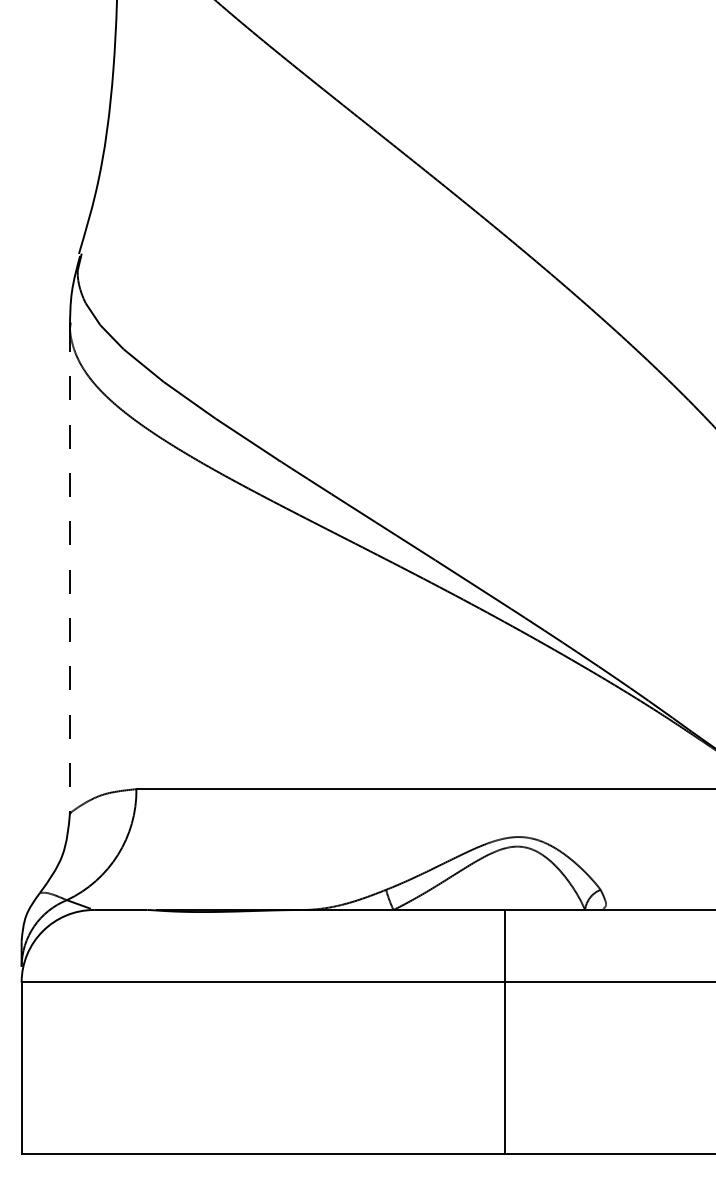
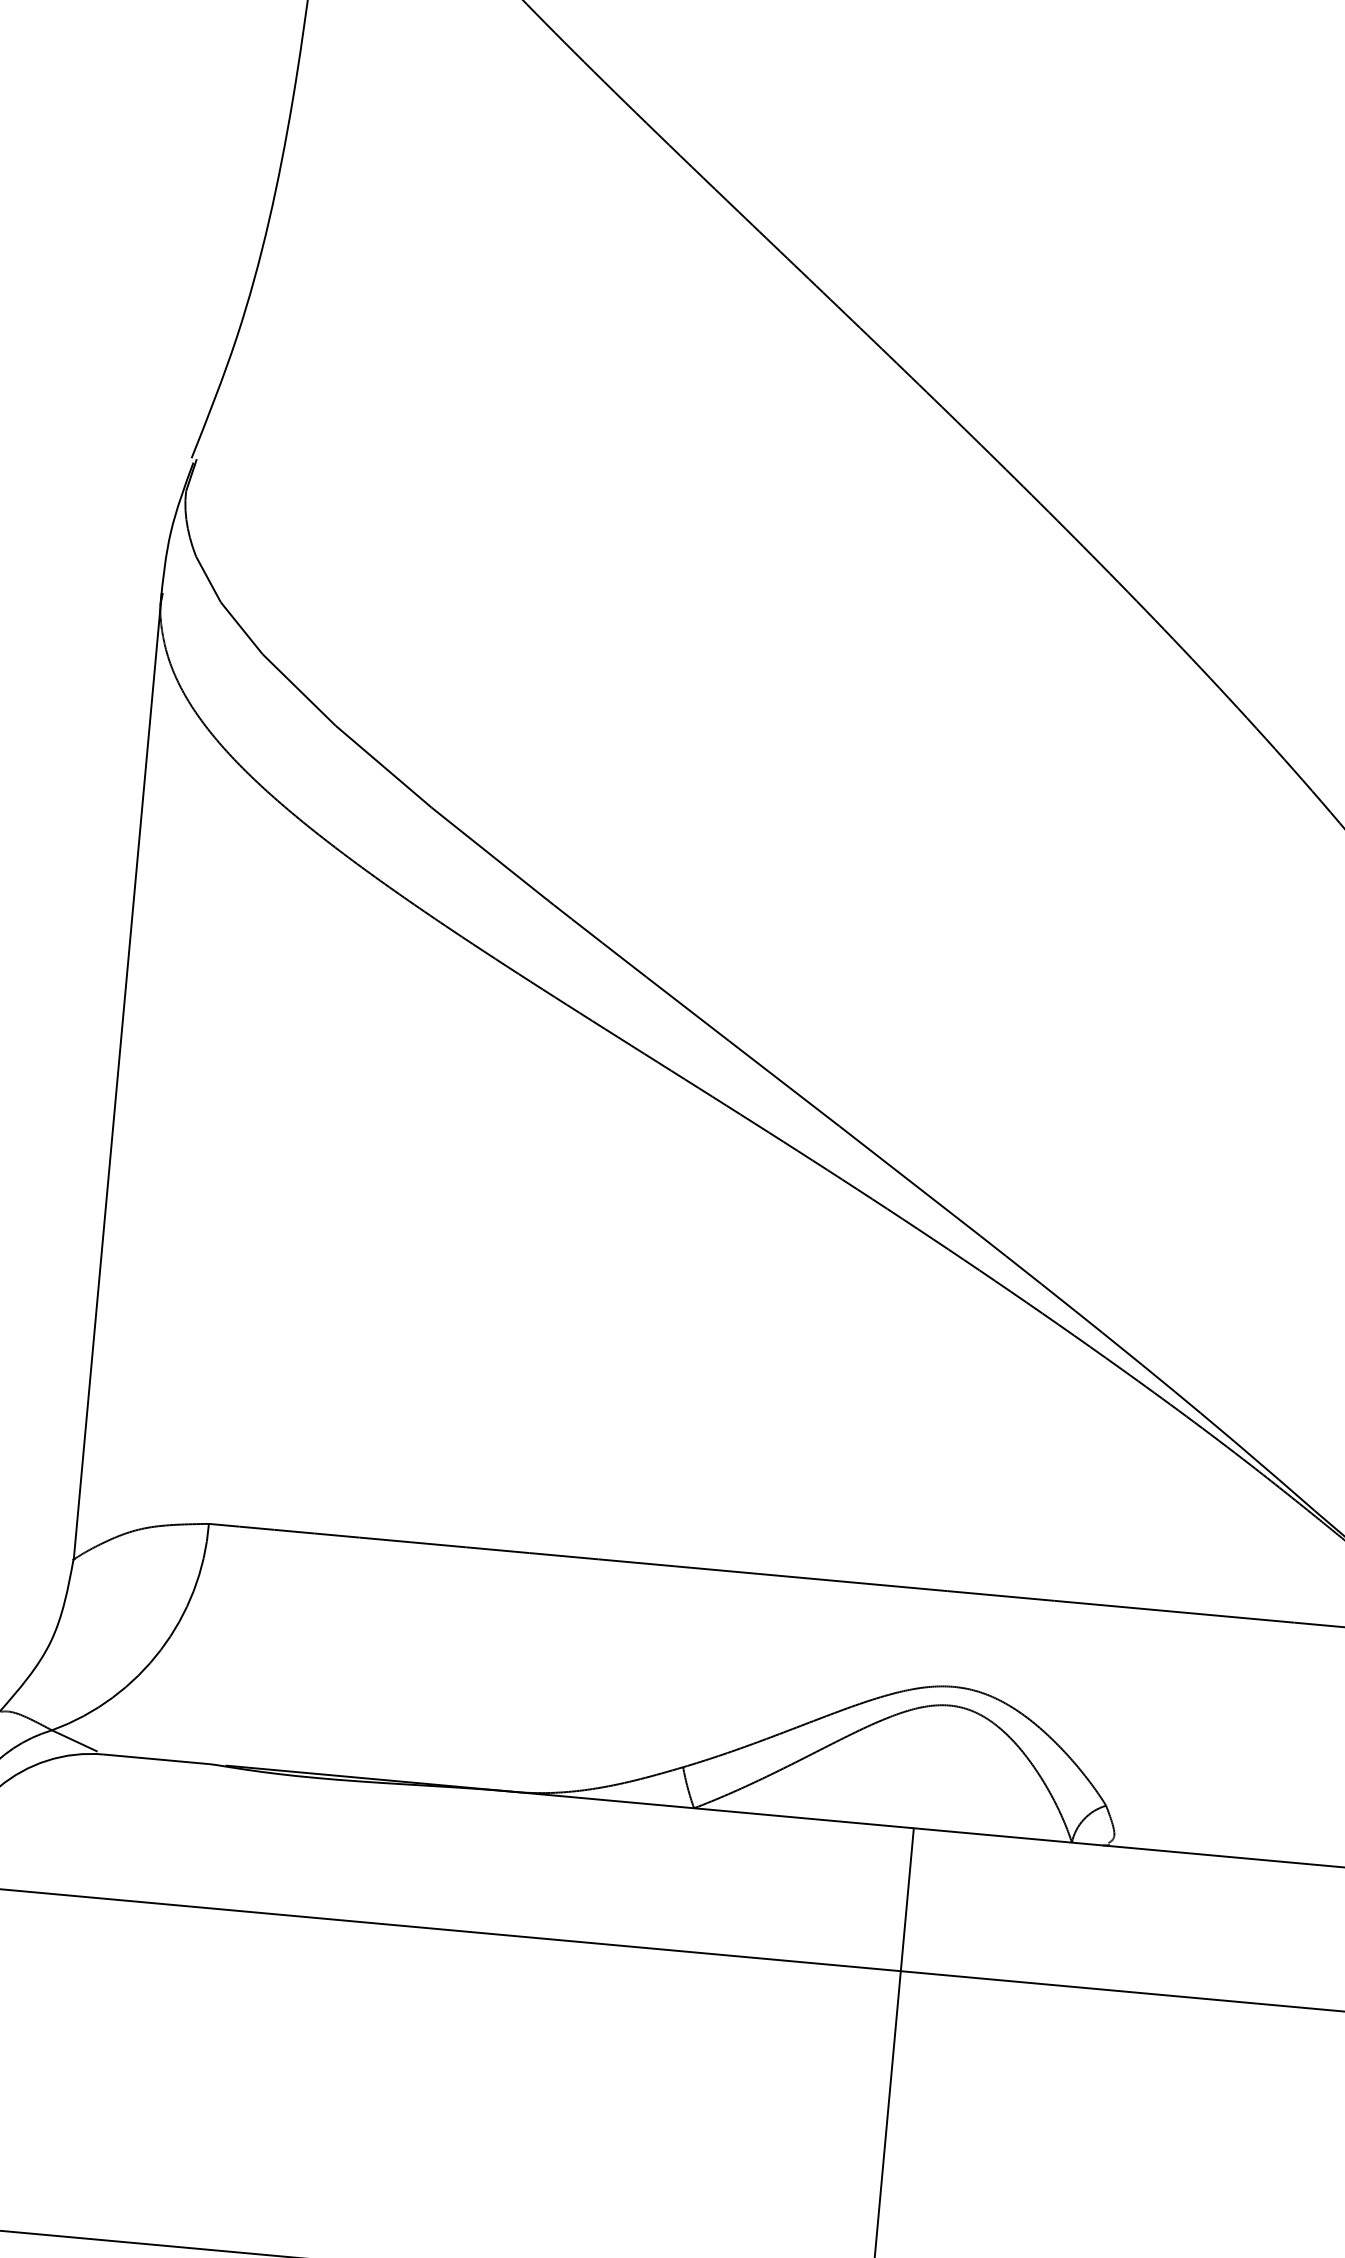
line: (70, 570) -> (118, 1080), dashed -> solid

